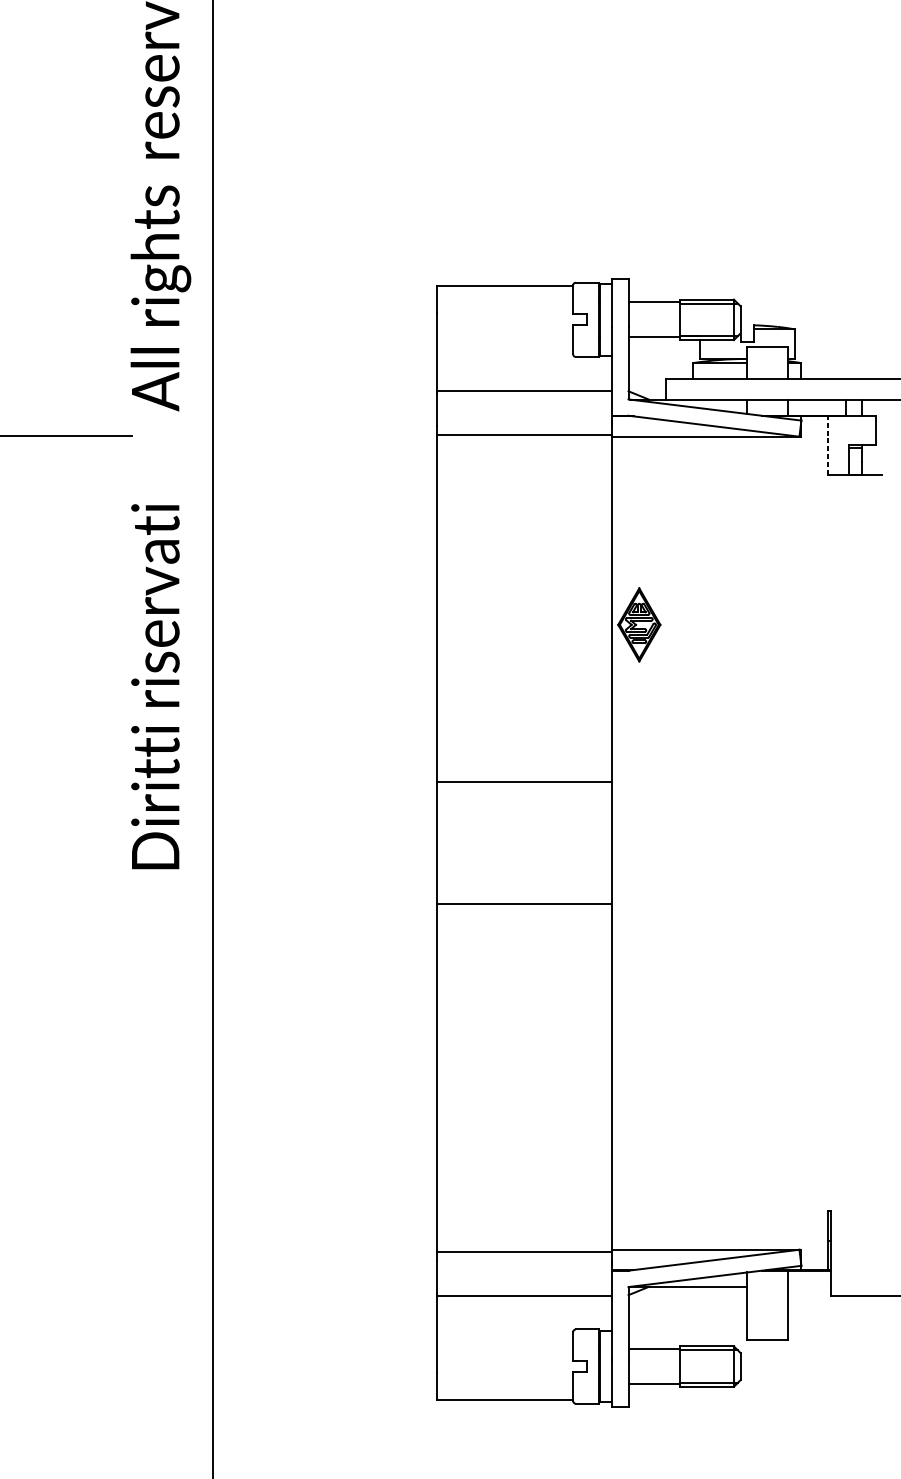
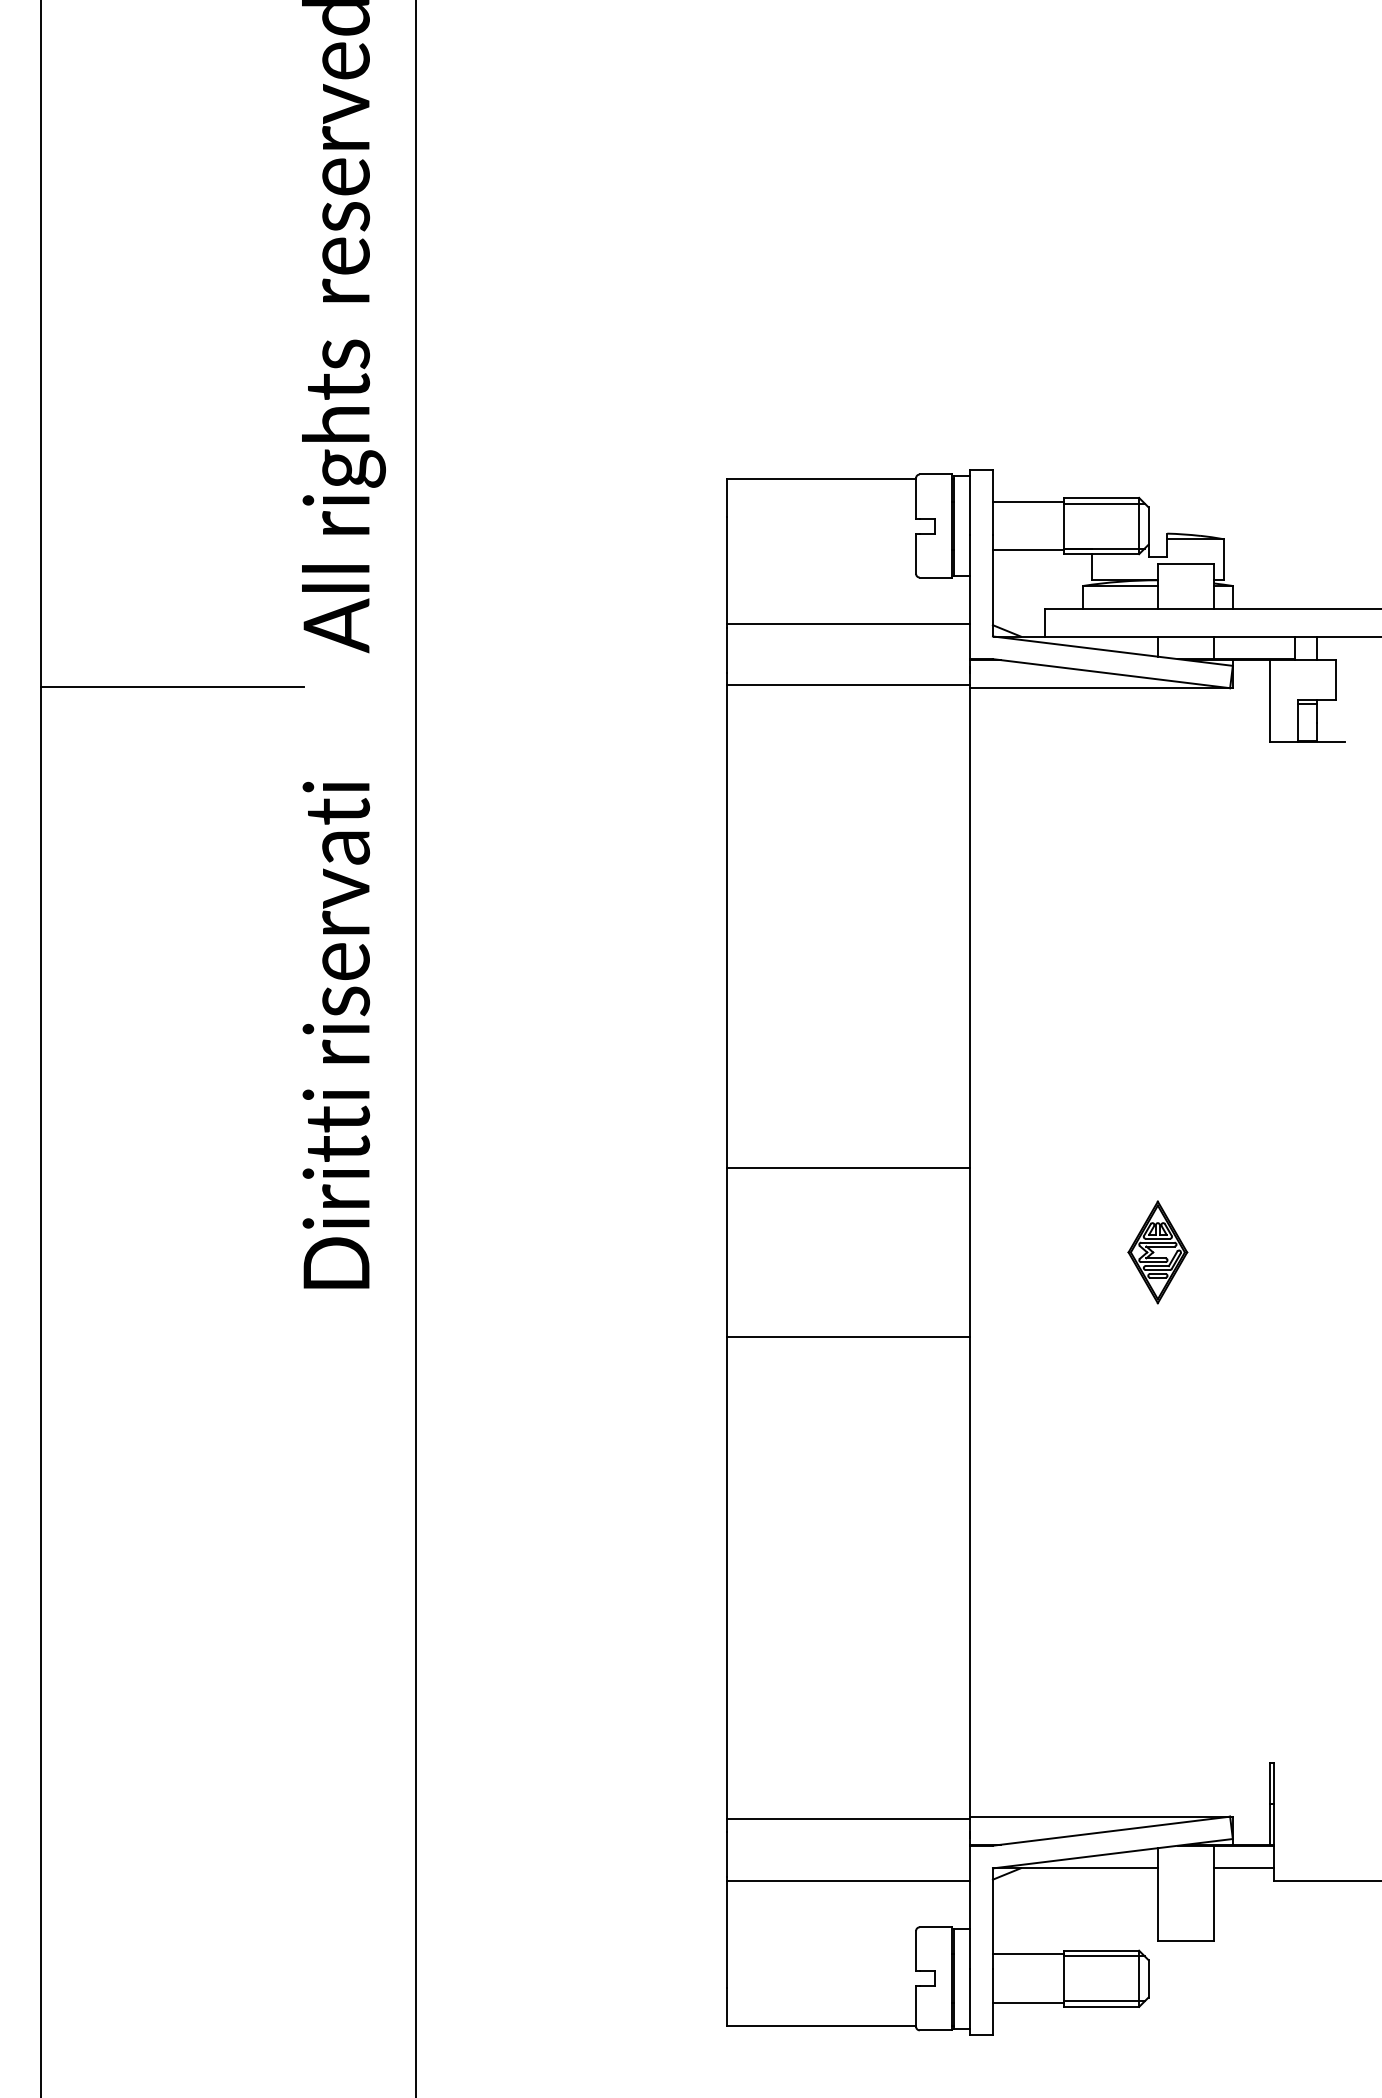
line: (828, 445) -> (1270, 700), dashed -> solid
part: (639, 624) -> (1157, 1252), moved
line: (809, 1287) -> (1244, 1868), added

